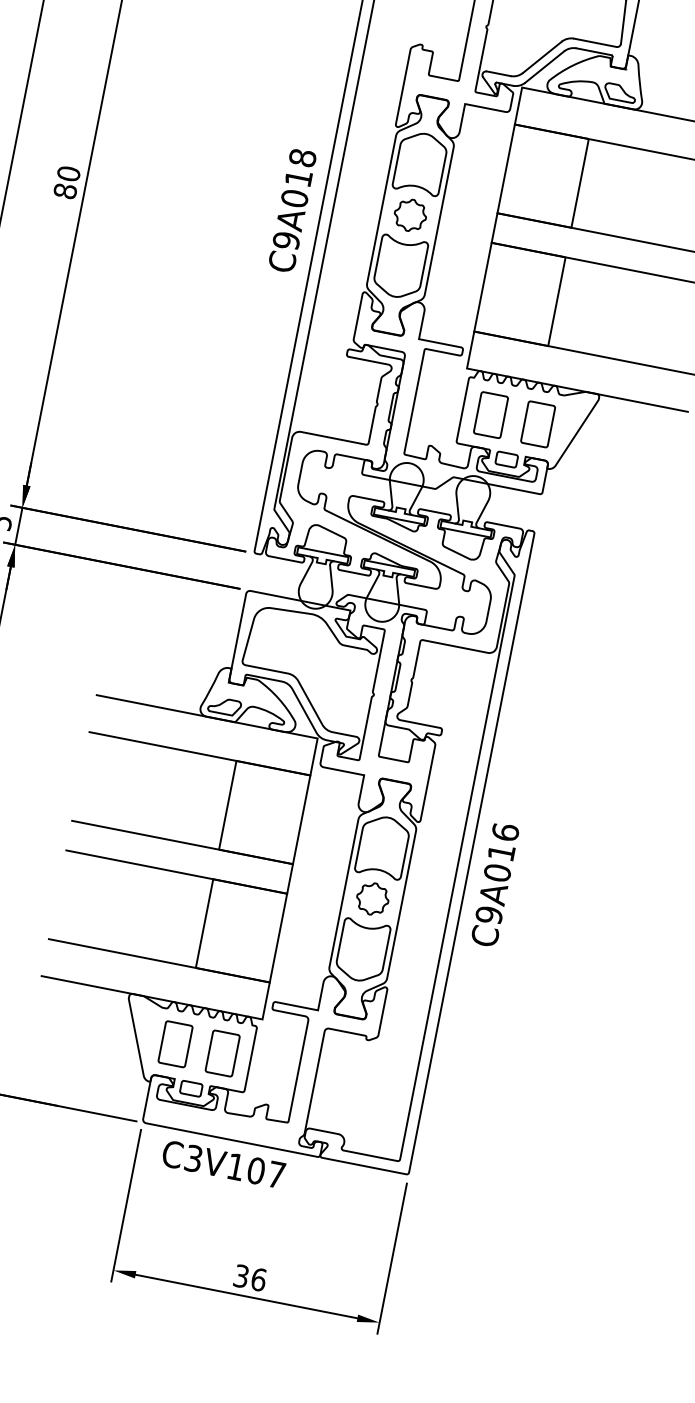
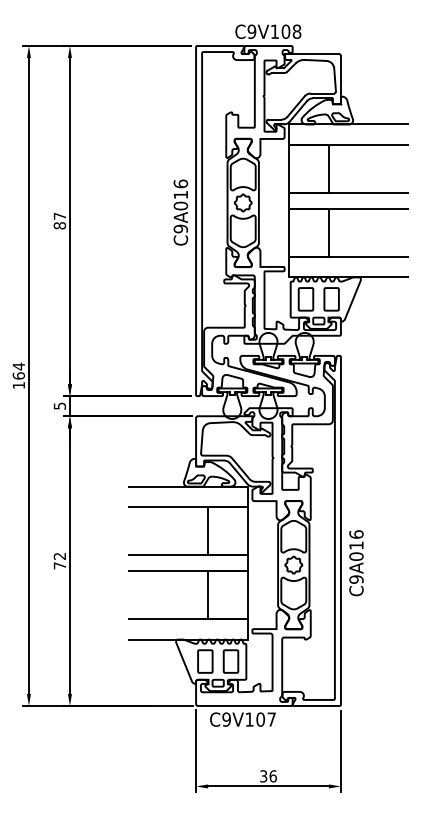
text: (302, 157) -> (180, 183), C9A018 -> C9A016
text: (68, 172) -> (59, 215), 80 -> 87
text: (495, 885) -> (356, 563), moved
text: (193, 1158) -> (226, 719), C3V107 -> C9V107

